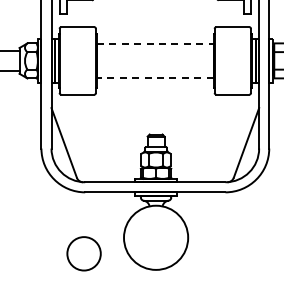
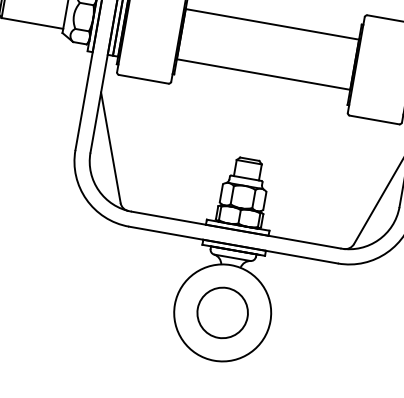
line: (155, 44) -> (272, 25), dashed -> solid
line: (154, 77) -> (262, 73), dashed -> solid
circle: (83, 253) -> (221, 312), moved

